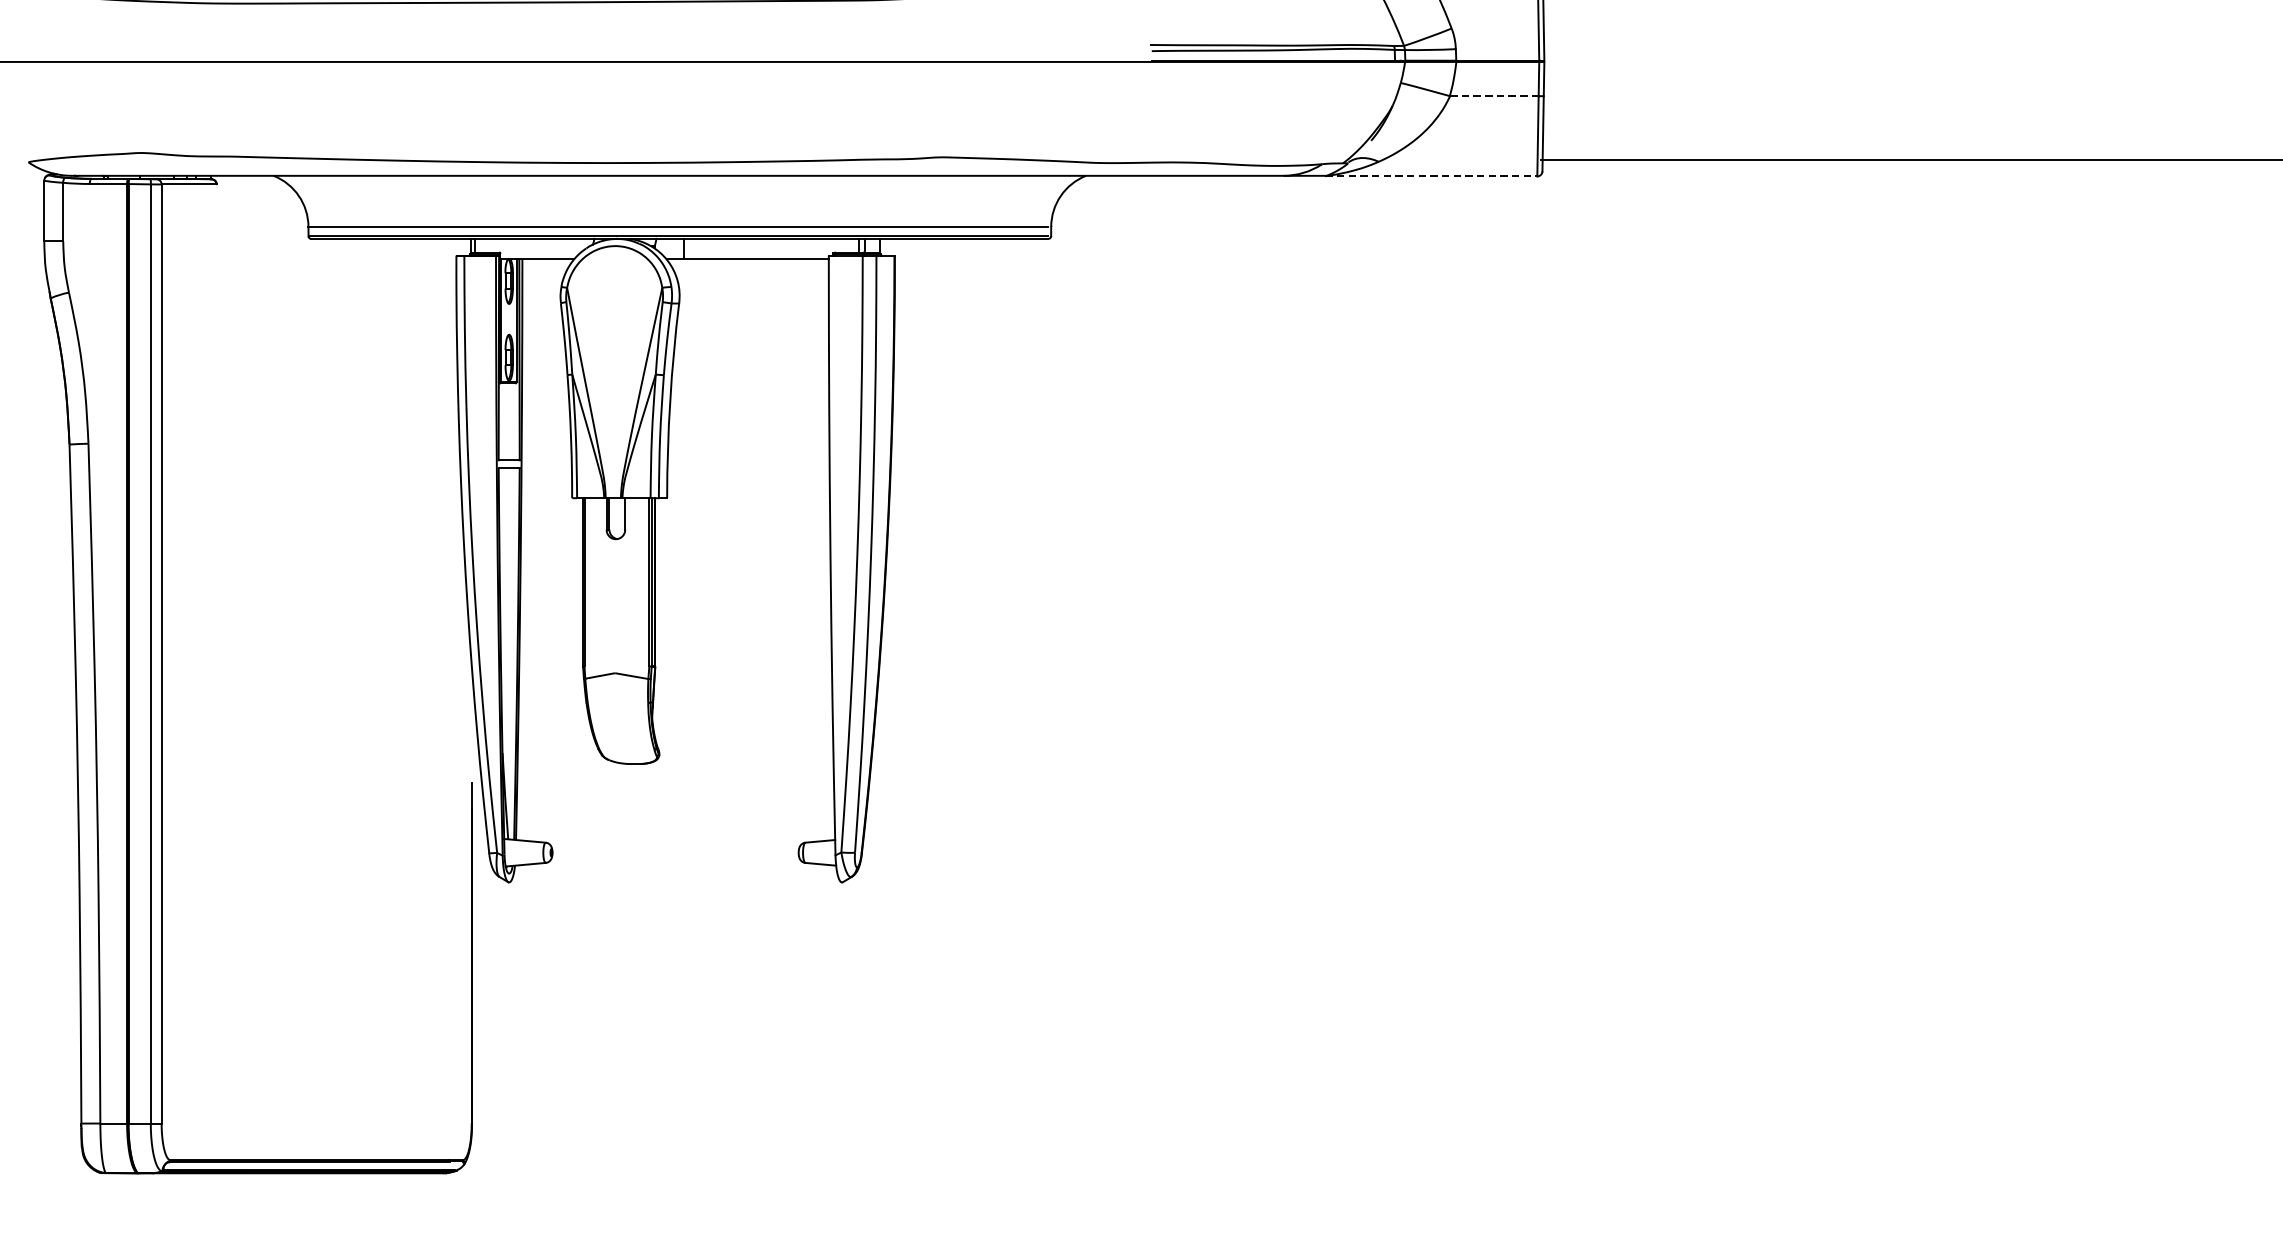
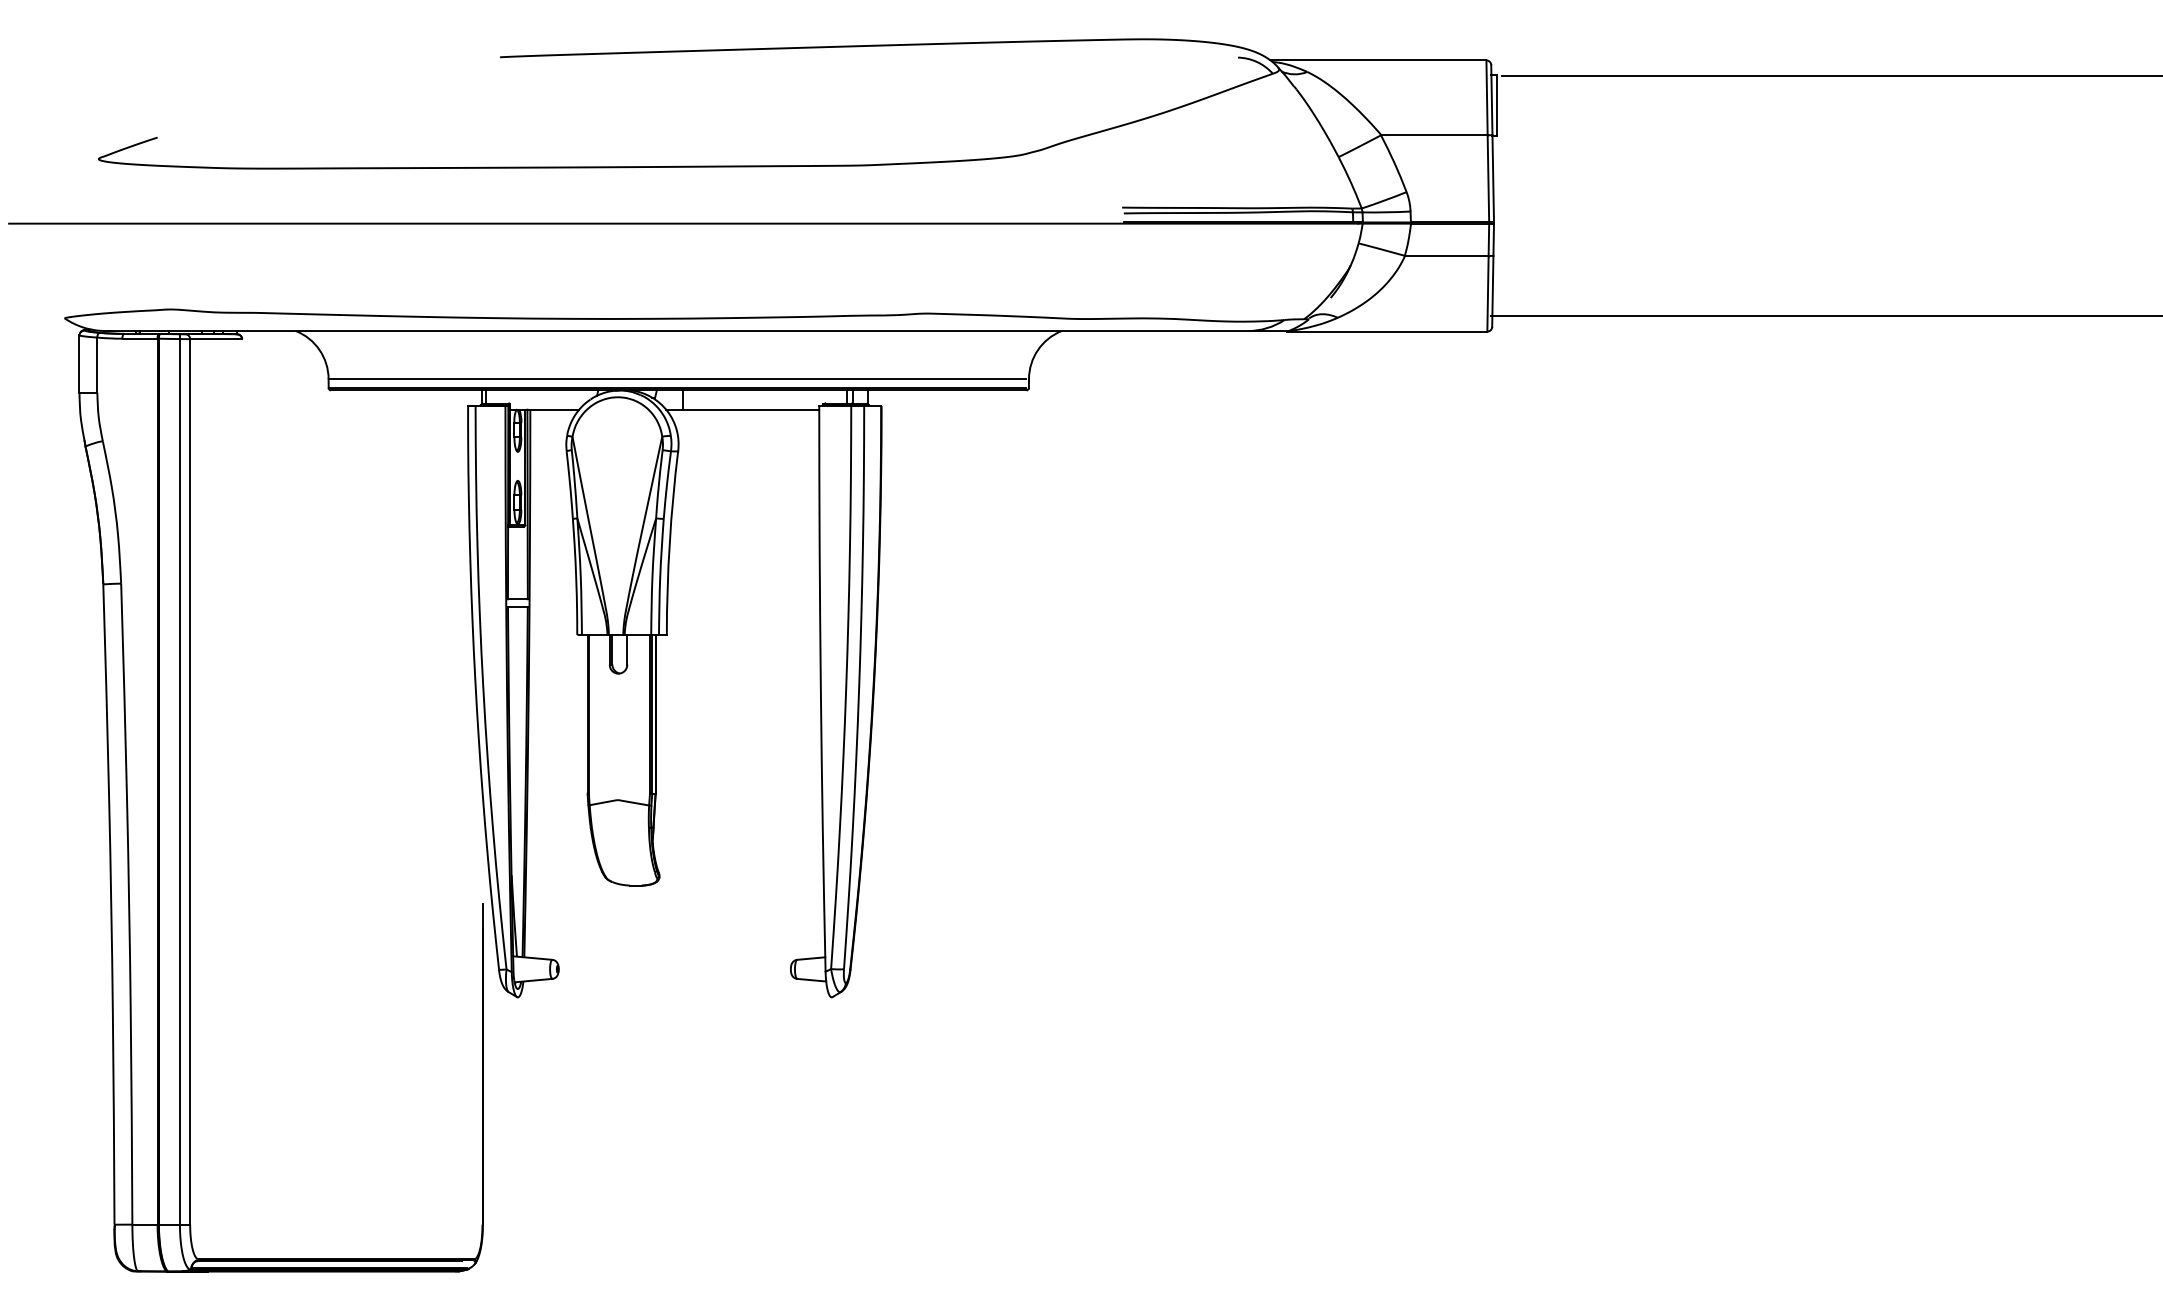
line: (1493, 95) -> (1446, 255), dashed -> solid
line: (1431, 176) -> (1387, 331), dashed -> solid

